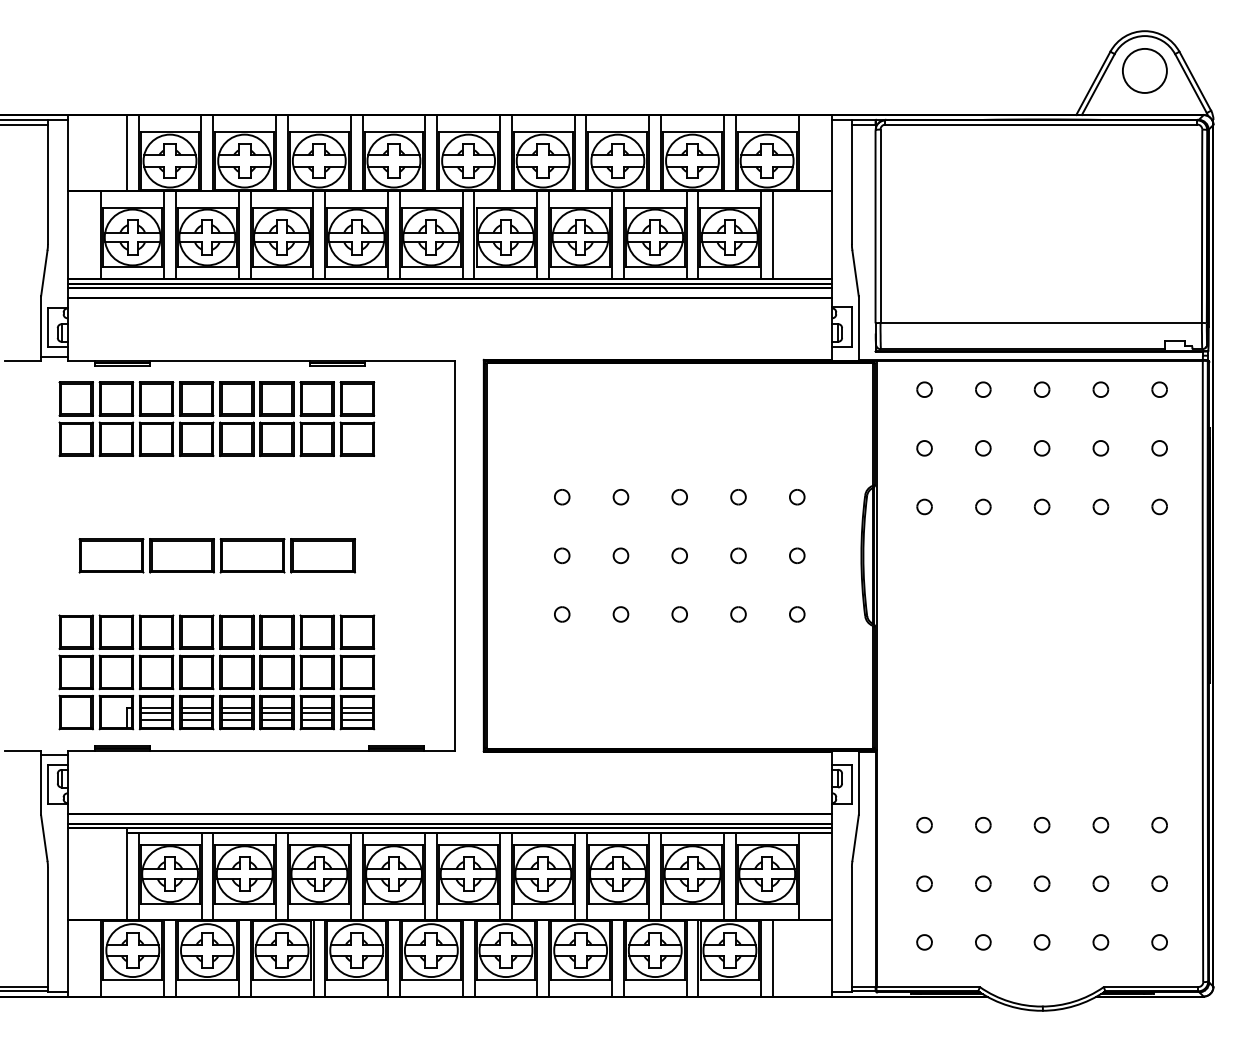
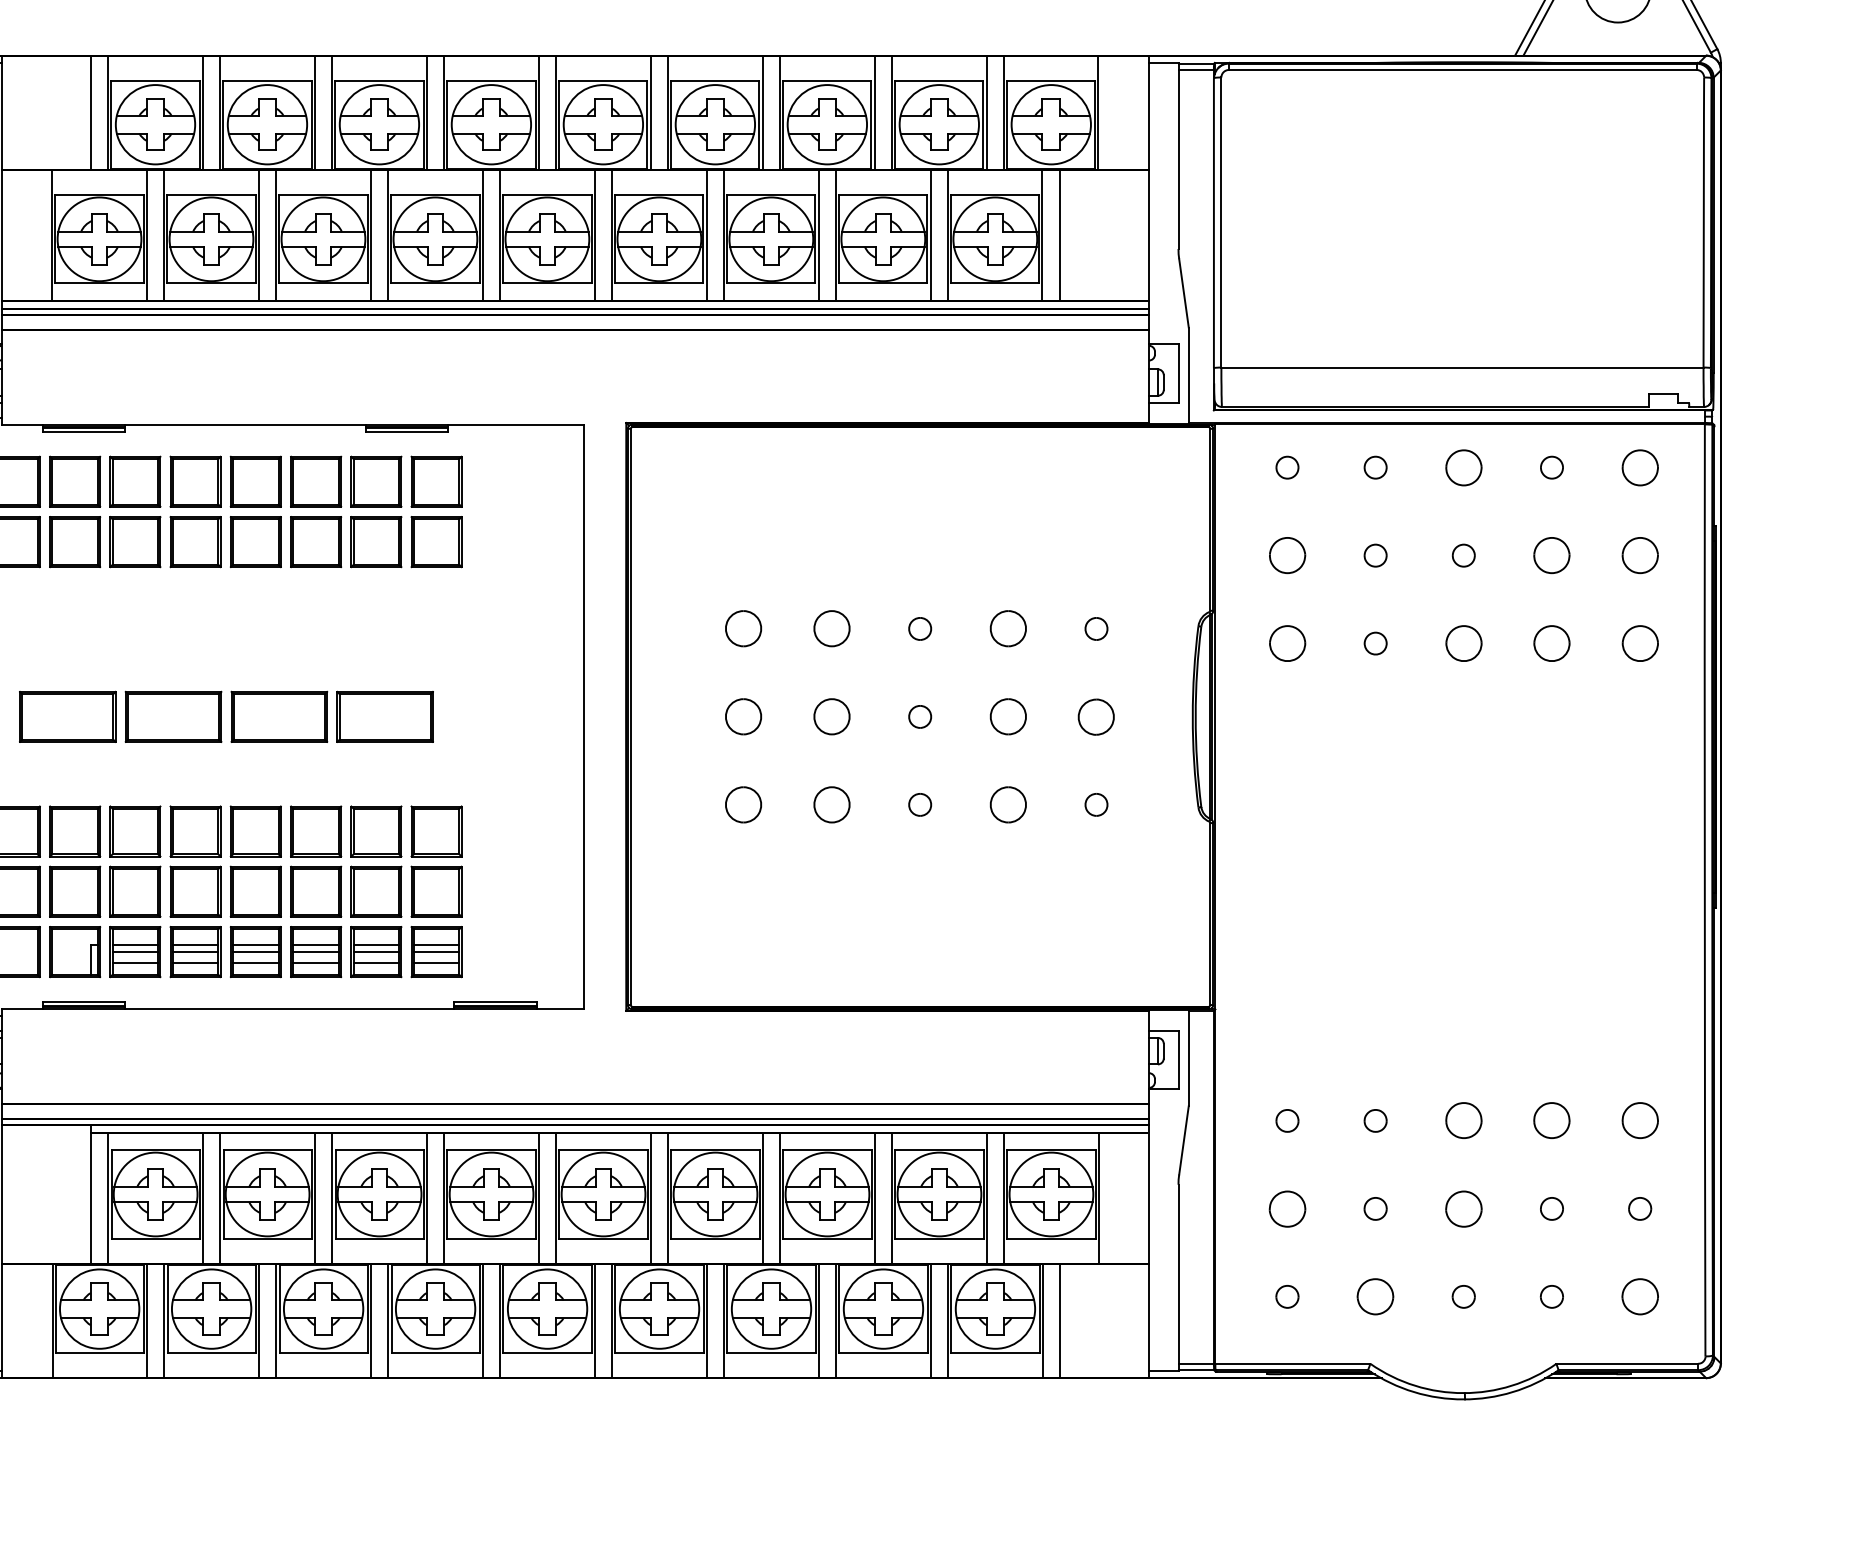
part: (1041, 389) -> (1462, 467), size x1.6
part: (1159, 389) -> (1639, 467), size x1.6
part: (924, 448) -> (1287, 555), size x1.6
part: (1100, 448) -> (1551, 555), size x1.6
part: (1159, 448) -> (1639, 555), size x1.6
part: (562, 497) -> (744, 629), size x1.6
part: (620, 497) -> (831, 629), size x1.6
part: (738, 497) -> (1008, 629), size x1.6
part: (924, 506) -> (1287, 642), size x1.6
part: (1041, 506) -> (1462, 642), size x1.6
part: (1100, 506) -> (1551, 642), size x1.6
part: (1159, 506) -> (1639, 642), size x1.6
part: (562, 555) -> (744, 716), size x1.6
part: (620, 555) -> (831, 716), size x1.6
part: (738, 555) -> (1008, 716), size x1.6
part: (797, 555) -> (1096, 716), size x1.6
part: (562, 614) -> (744, 804), size x1.6
part: (620, 614) -> (831, 804), size x1.6
part: (738, 614) -> (1008, 804), size x1.6
part: (1041, 825) -> (1462, 1121), size x1.6
part: (1100, 825) -> (1551, 1121), size x1.6
part: (1159, 825) -> (1639, 1121), size x1.6
part: (924, 883) -> (1287, 1208), size x1.6
part: (1041, 883) -> (1462, 1208), size x1.6
part: (983, 942) -> (1375, 1296), size x1.6
part: (1159, 942) -> (1639, 1296), size x1.6

